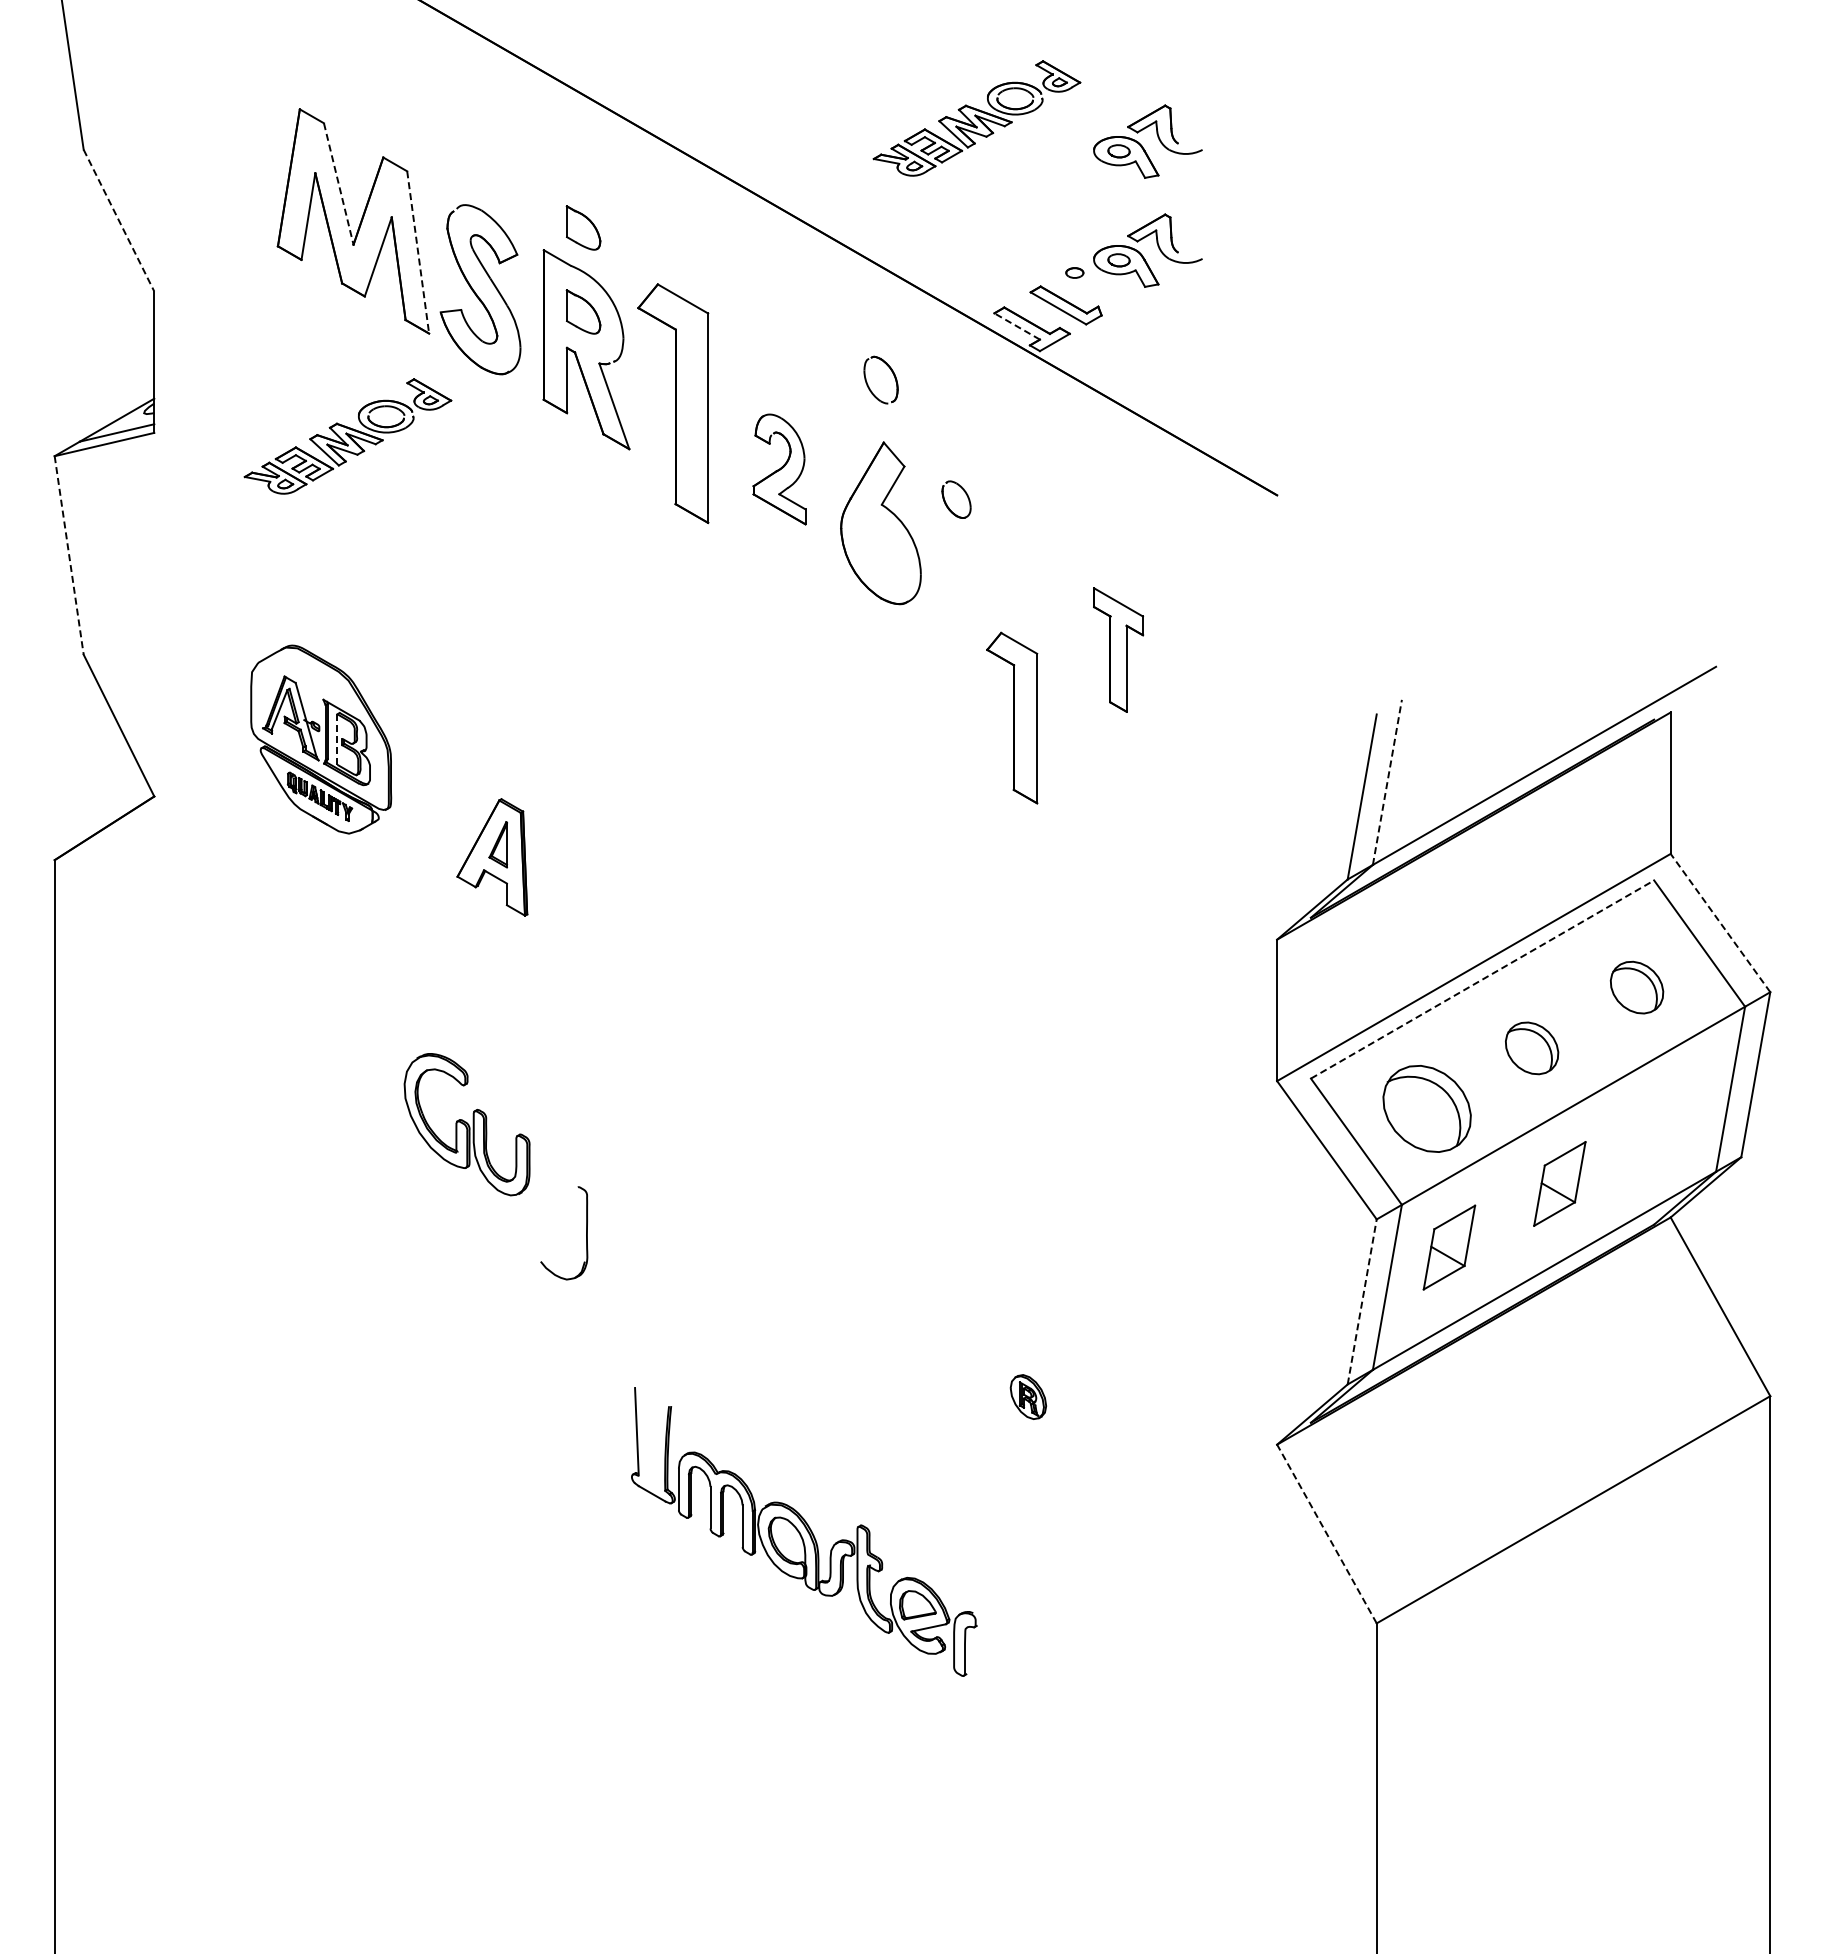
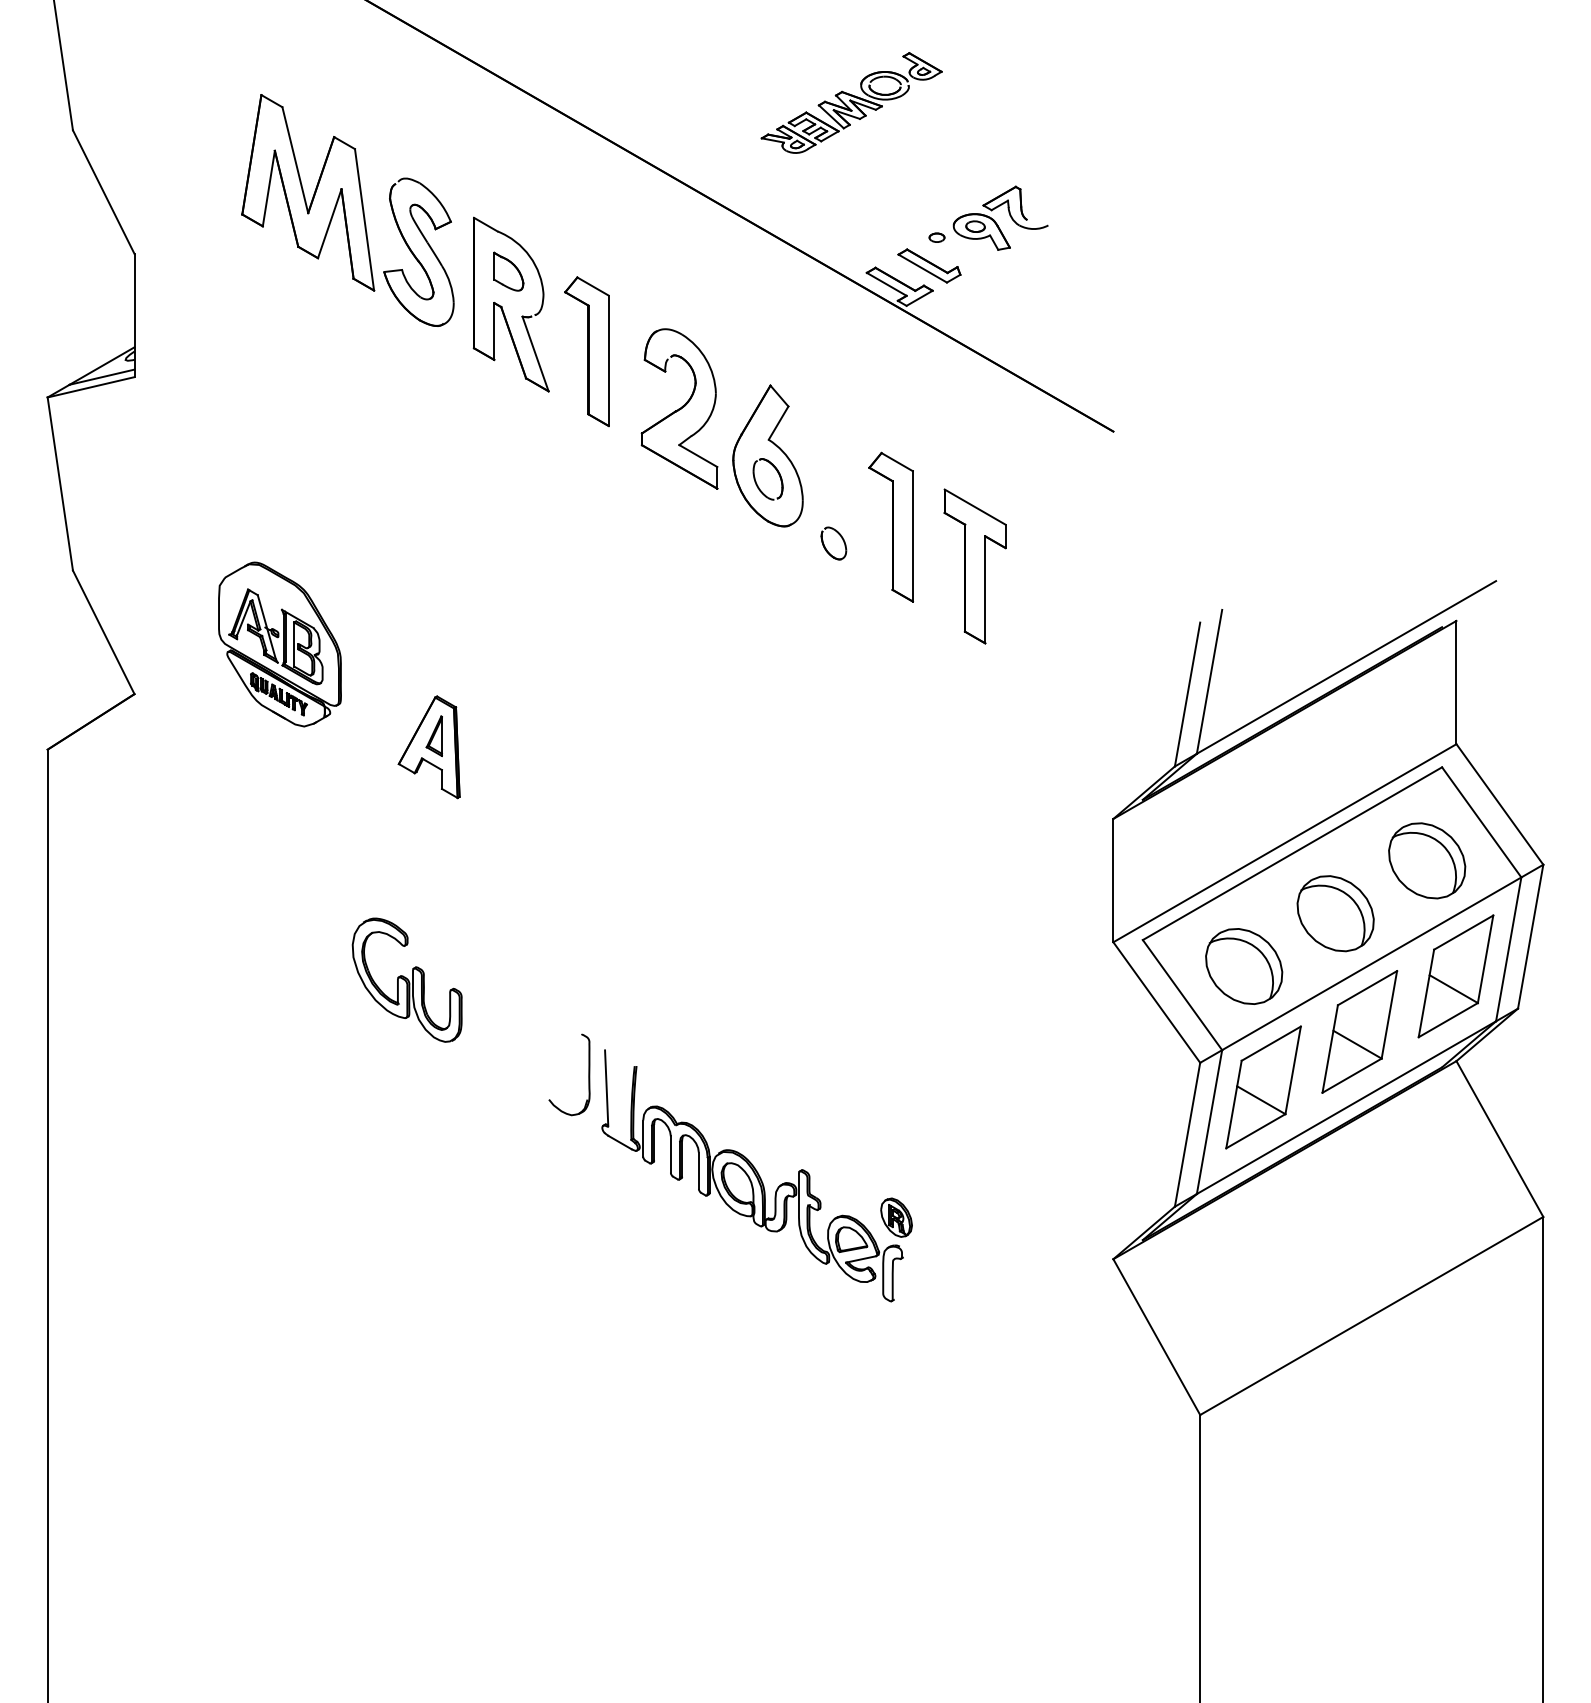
part: (1142, 145) -> (996, 126), removed
line: (338, 184) -> (295, 160), dashed -> solid
line: (119, 221) -> (104, 192), dashed -> solid
part: (583, 227) -> (508, 198), removed
line: (418, 252) -> (364, 219), dashed -> solid
line: (1016, 326) -> (886, 284), dashed -> solid
part: (868, 384) -> (757, 483), moved
part: (673, 403) -> (587, 351), size x0.71
part: (347, 436) -> (302, 380), removed
part: (779, 469) -> (679, 409), size x1.67
part: (965, 494) -> (841, 538), moved
line: (69, 555) -> (60, 484), dashed -> solid
part: (1118, 649) -> (975, 565), size x1.43
part: (1012, 717) -> (891, 526), moved
line: (337, 740) -> (294, 645), dashed -> solid
line: (1387, 782) -> (1209, 681), dashed -> solid
line: (1720, 922) -> (1499, 803), dashed -> solid
line: (1483, 979) -> (1293, 853), dashed -> solid
part: (1636, 987) -> (1426, 860), size x1.67
part: (1531, 1048) -> (1335, 913), size x1.67
part: (1669, 1120) -> (1455, 976), added
part: (1559, 1183) -> (1359, 1031), size x1.67
part: (586, 1233) -> (588, 1075), moved
part: (1449, 1247) -> (1263, 1087), size x1.67
line: (1362, 1301) -> (1187, 1134), dashed -> solid
part: (804, 1531) -> (752, 1175), moved
line: (1326, 1533) -> (1156, 1336), dashed -> solid

